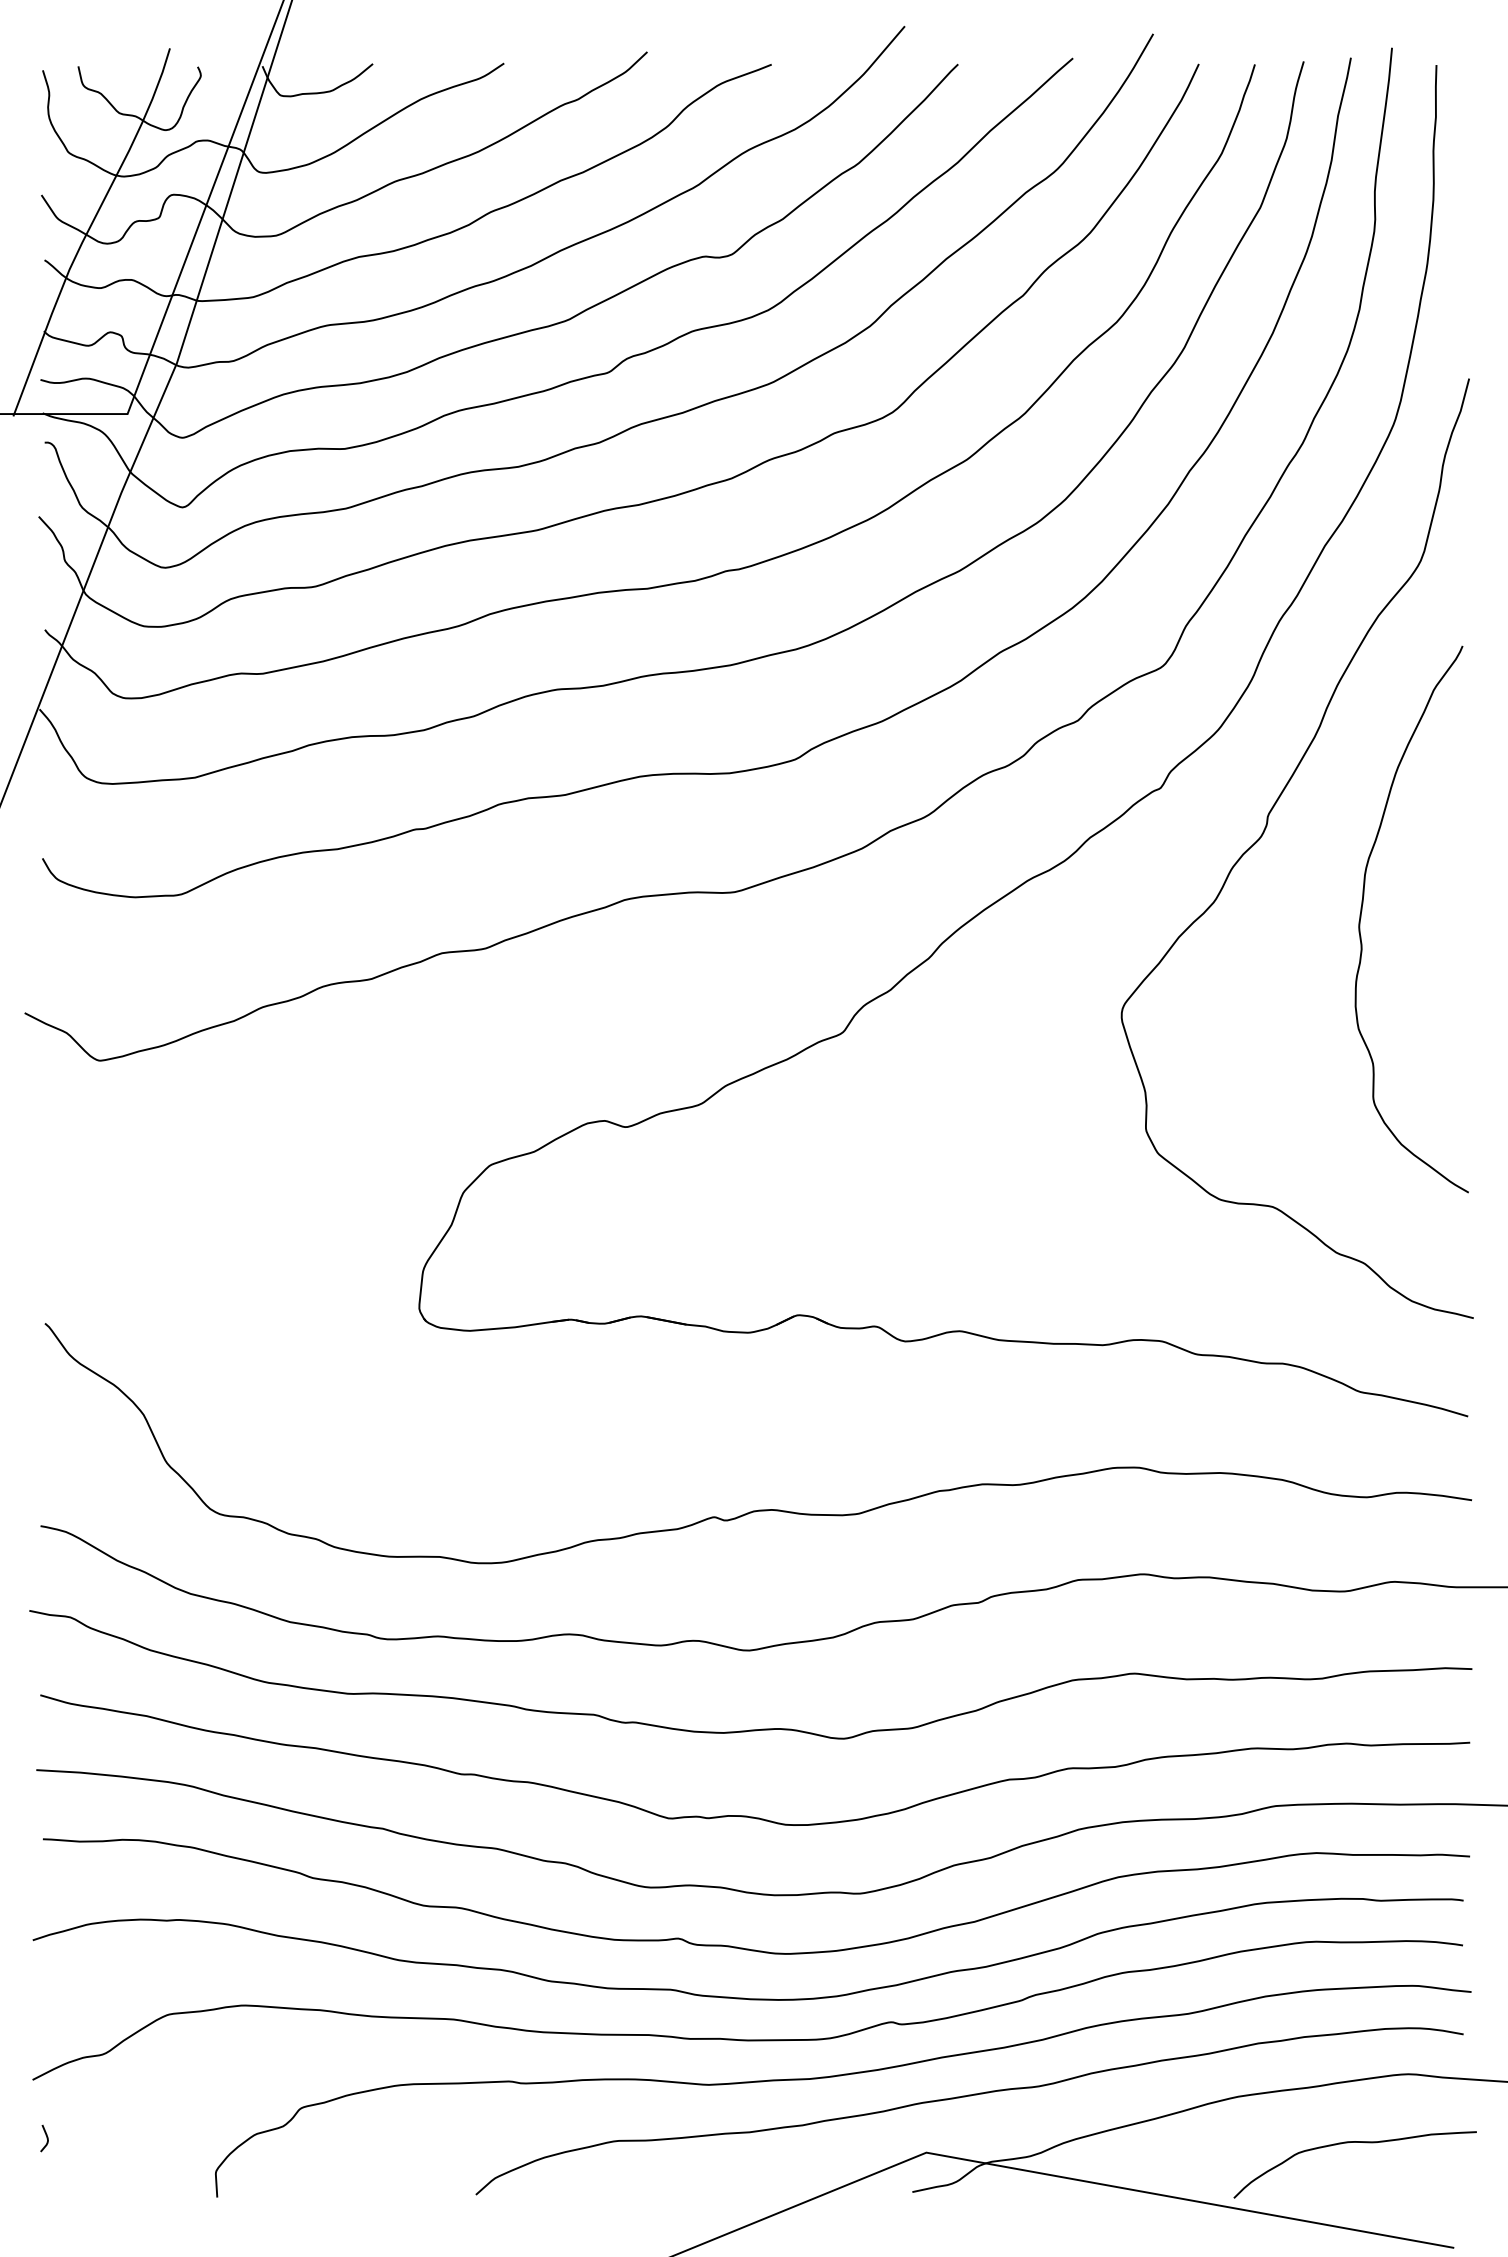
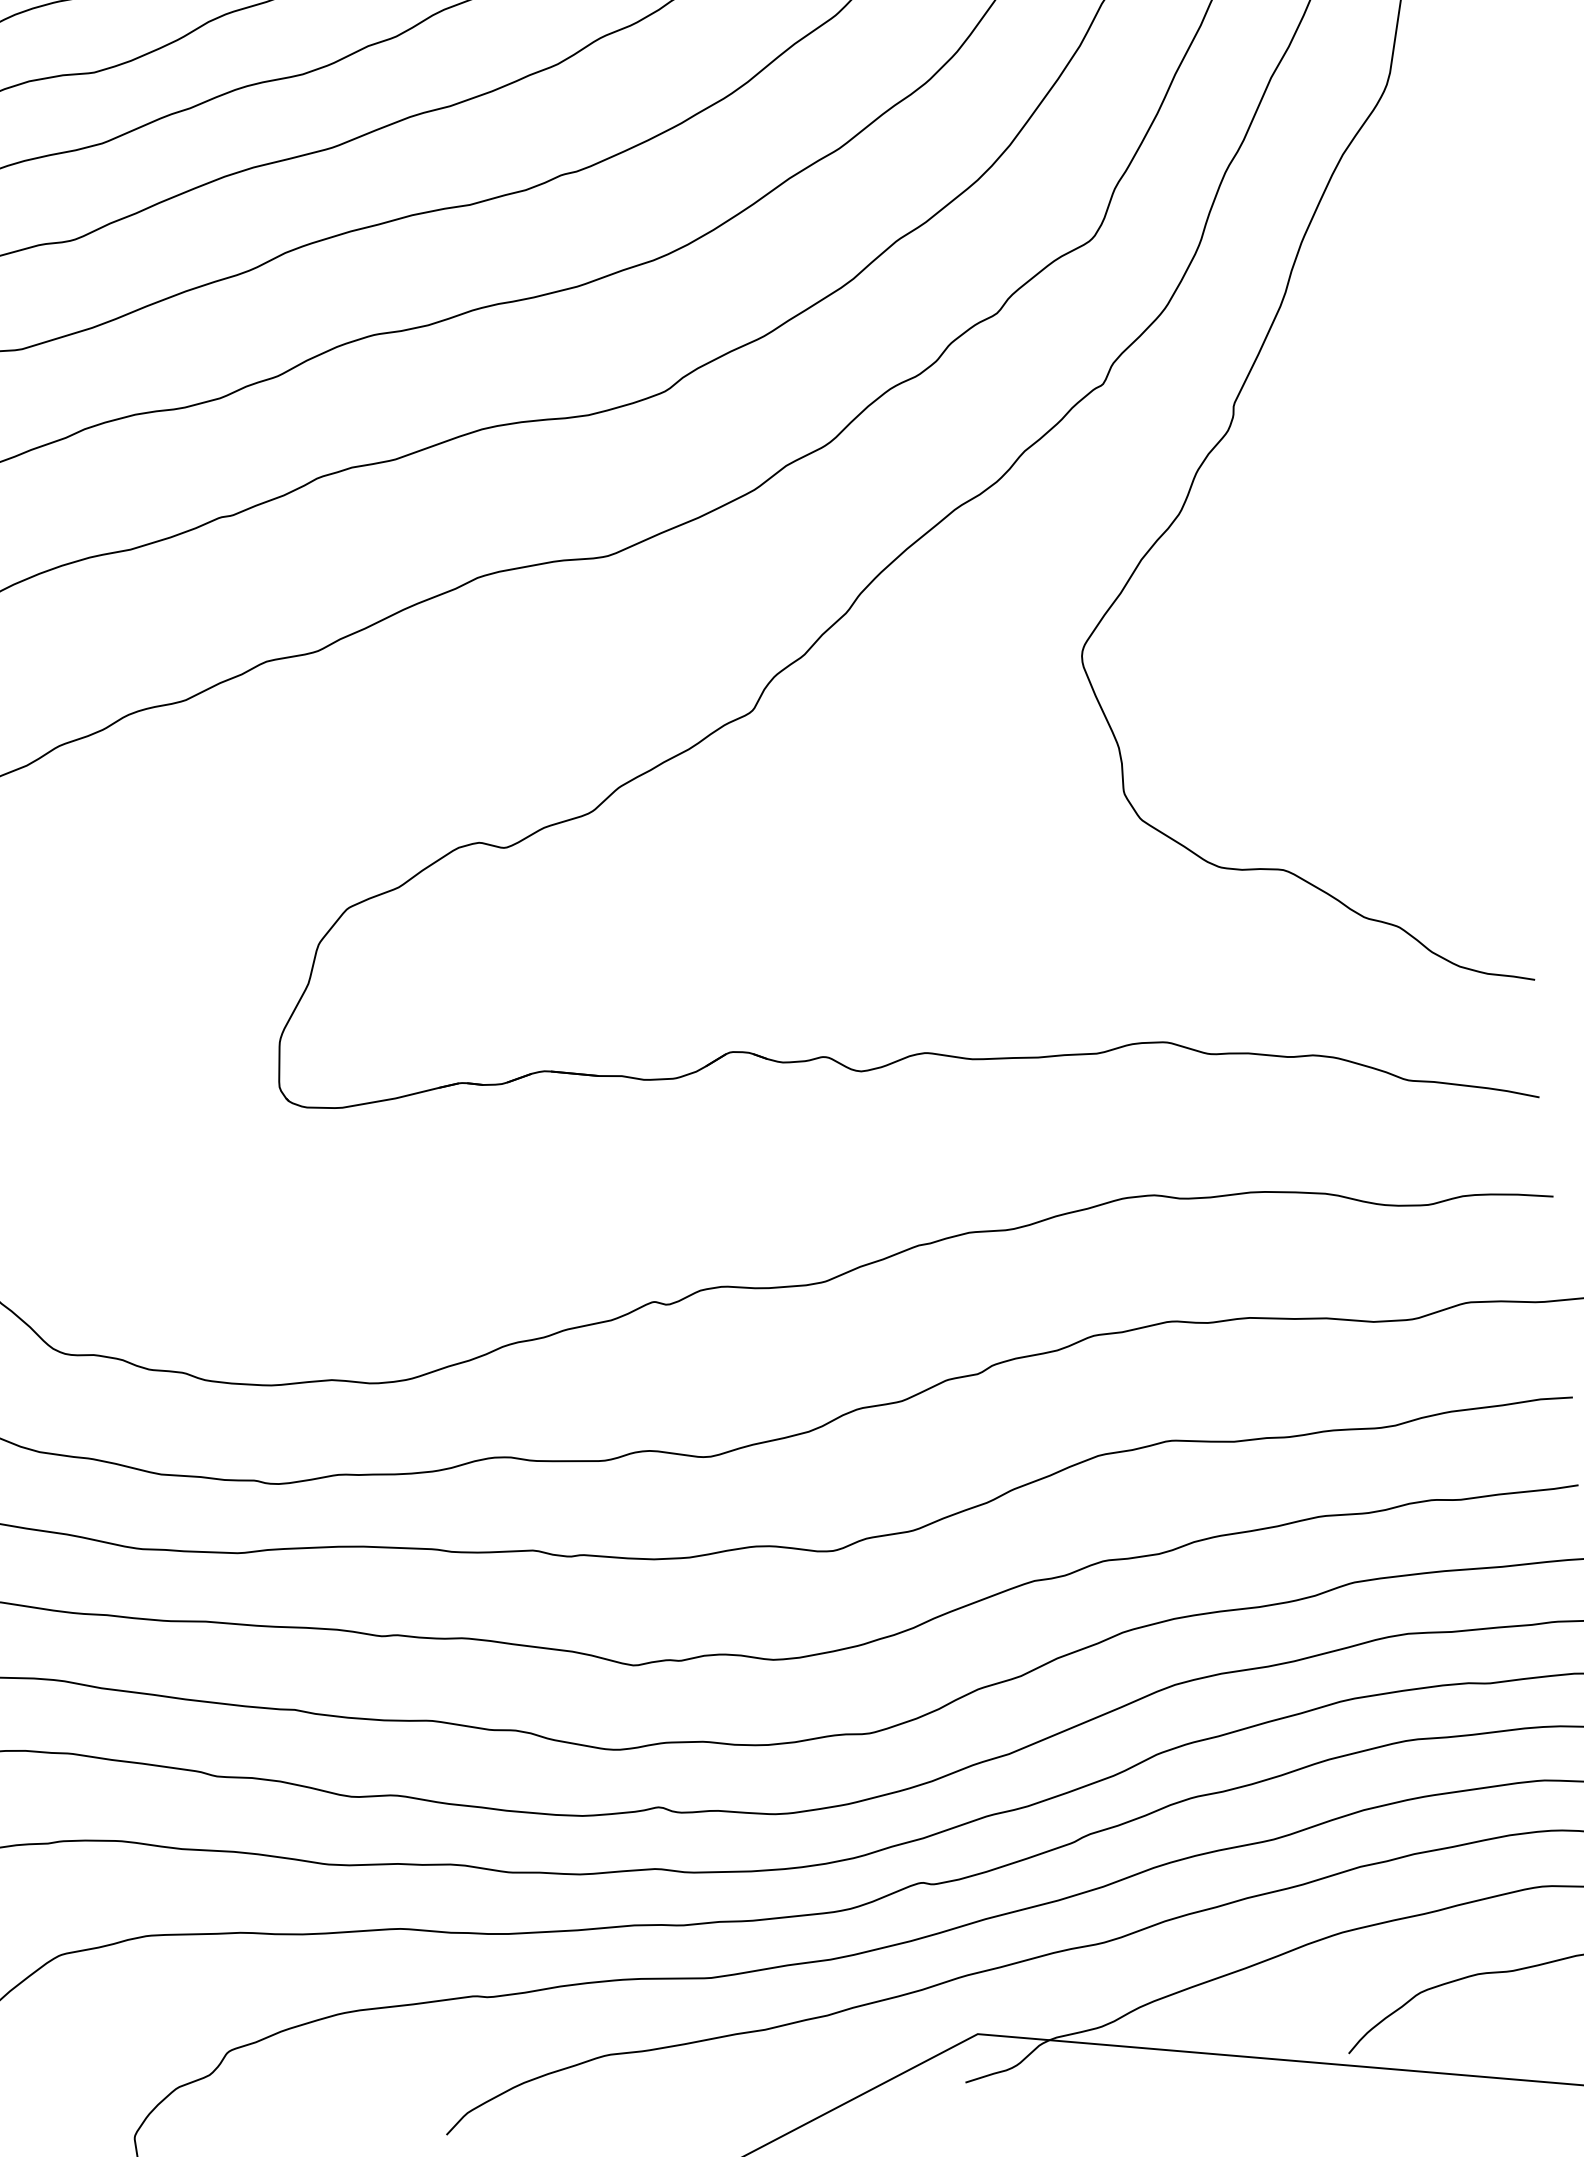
curve: (1362, 911) -> (1356, 508), removed

